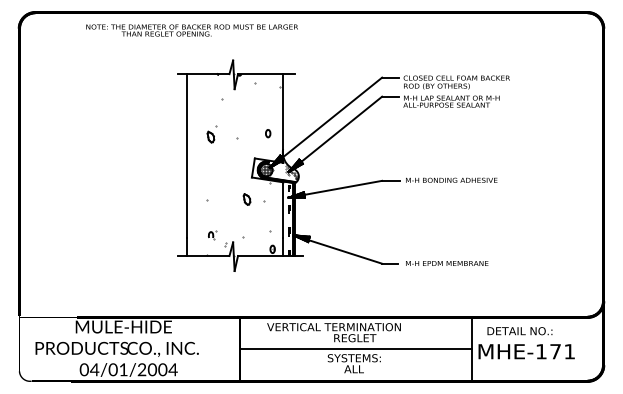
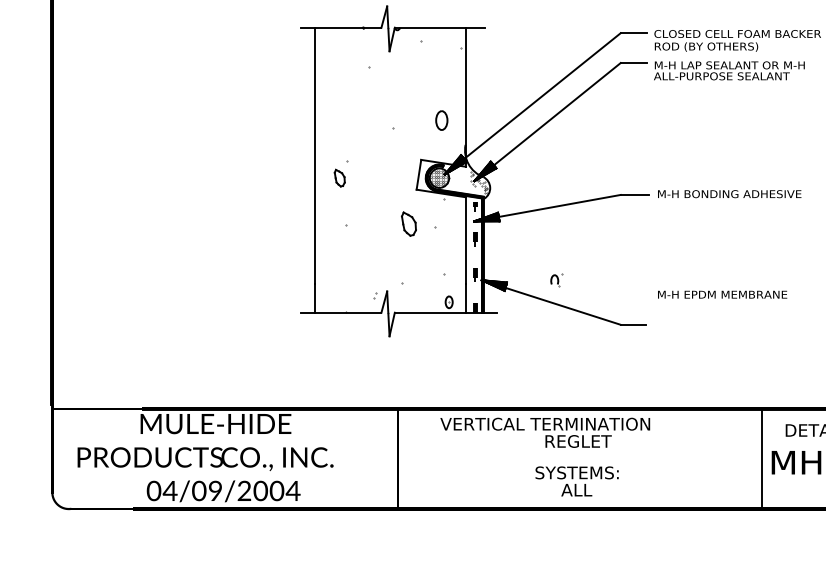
part: (268, 133) -> (442, 120), size x1.6
part: (211, 134) -> (340, 174), moved
part: (246, 199) -> (408, 224), size x1.4
part: (212, 235) -> (556, 280), moved
text: (447, 263) -> (723, 294), moved
line: (356, 349) -> (580, 459), removed
text: (123, 369) -> (215, 490), 04/01/2004 -> 04/09/2004

